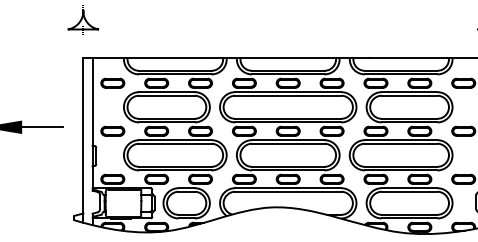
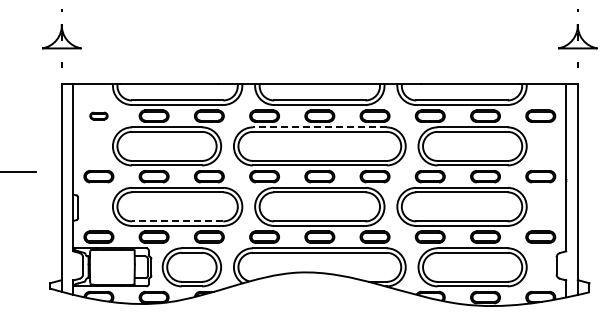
part: (112, 82) -> (98, 115), size x0.6
line: (287, 92) -> (319, 127), solid -> dashed
line: (175, 166) -> (177, 221), solid -> dashed

